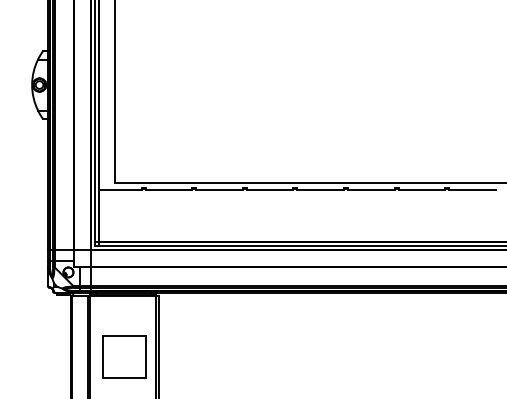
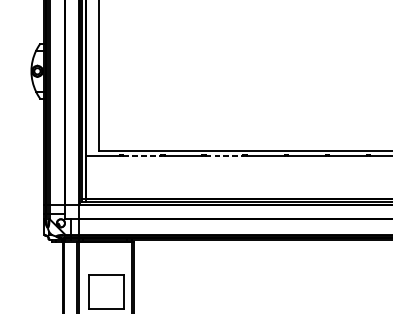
line: (169, 189) -> (142, 156), solid -> dashed
line: (270, 189) -> (224, 156), solid -> dashed

